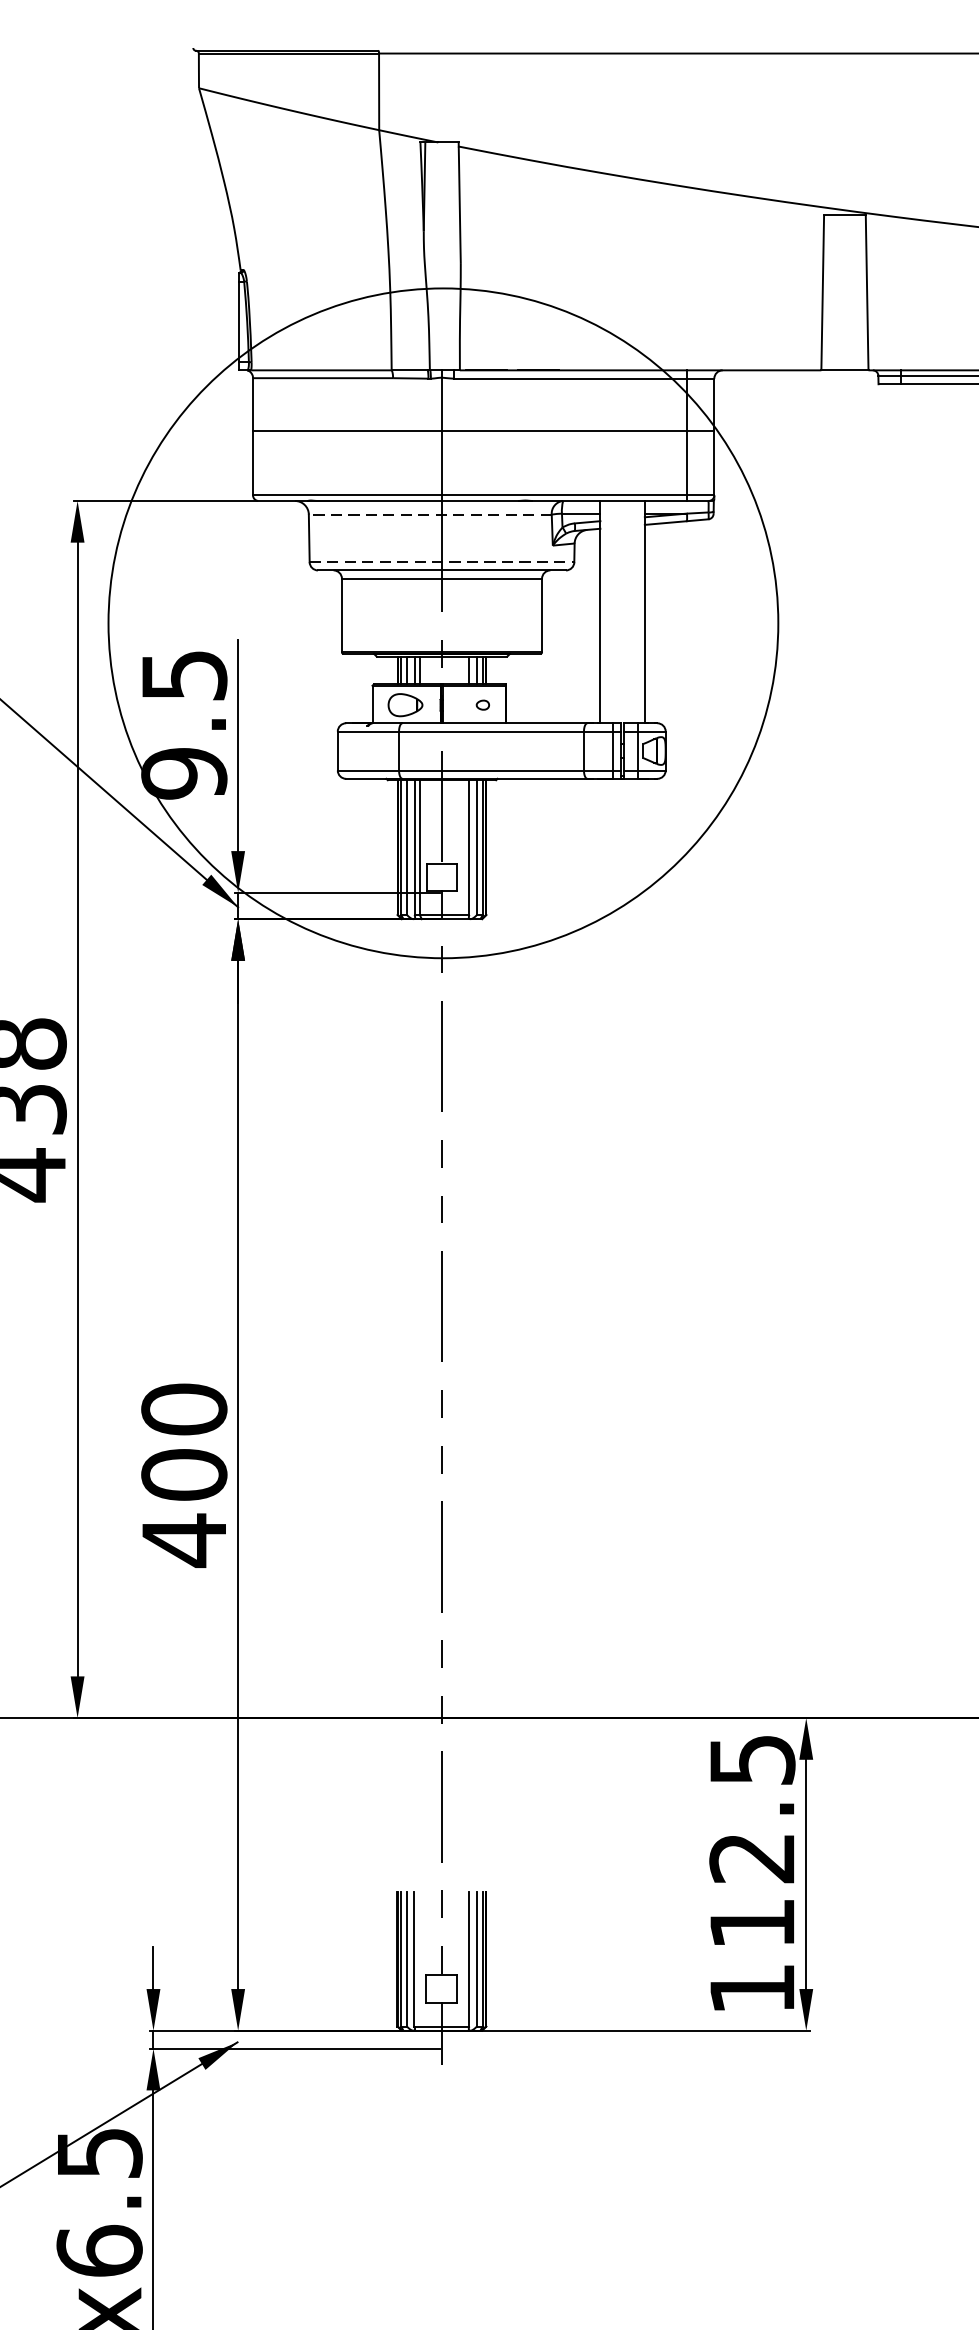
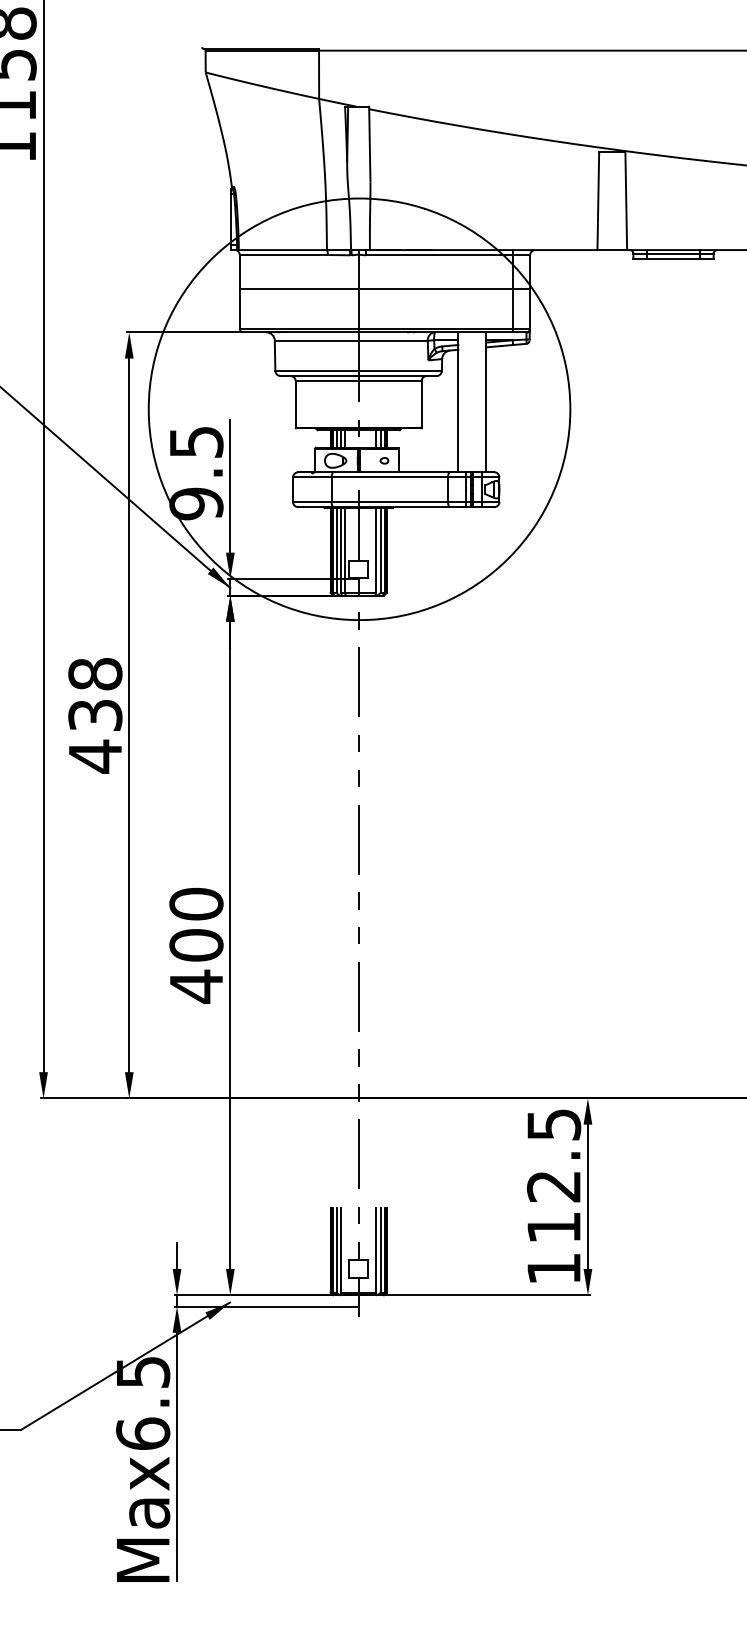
line: (429, 513) -> (350, 340), dashed -> solid
line: (443, 561) -> (359, 370), dashed -> solid

